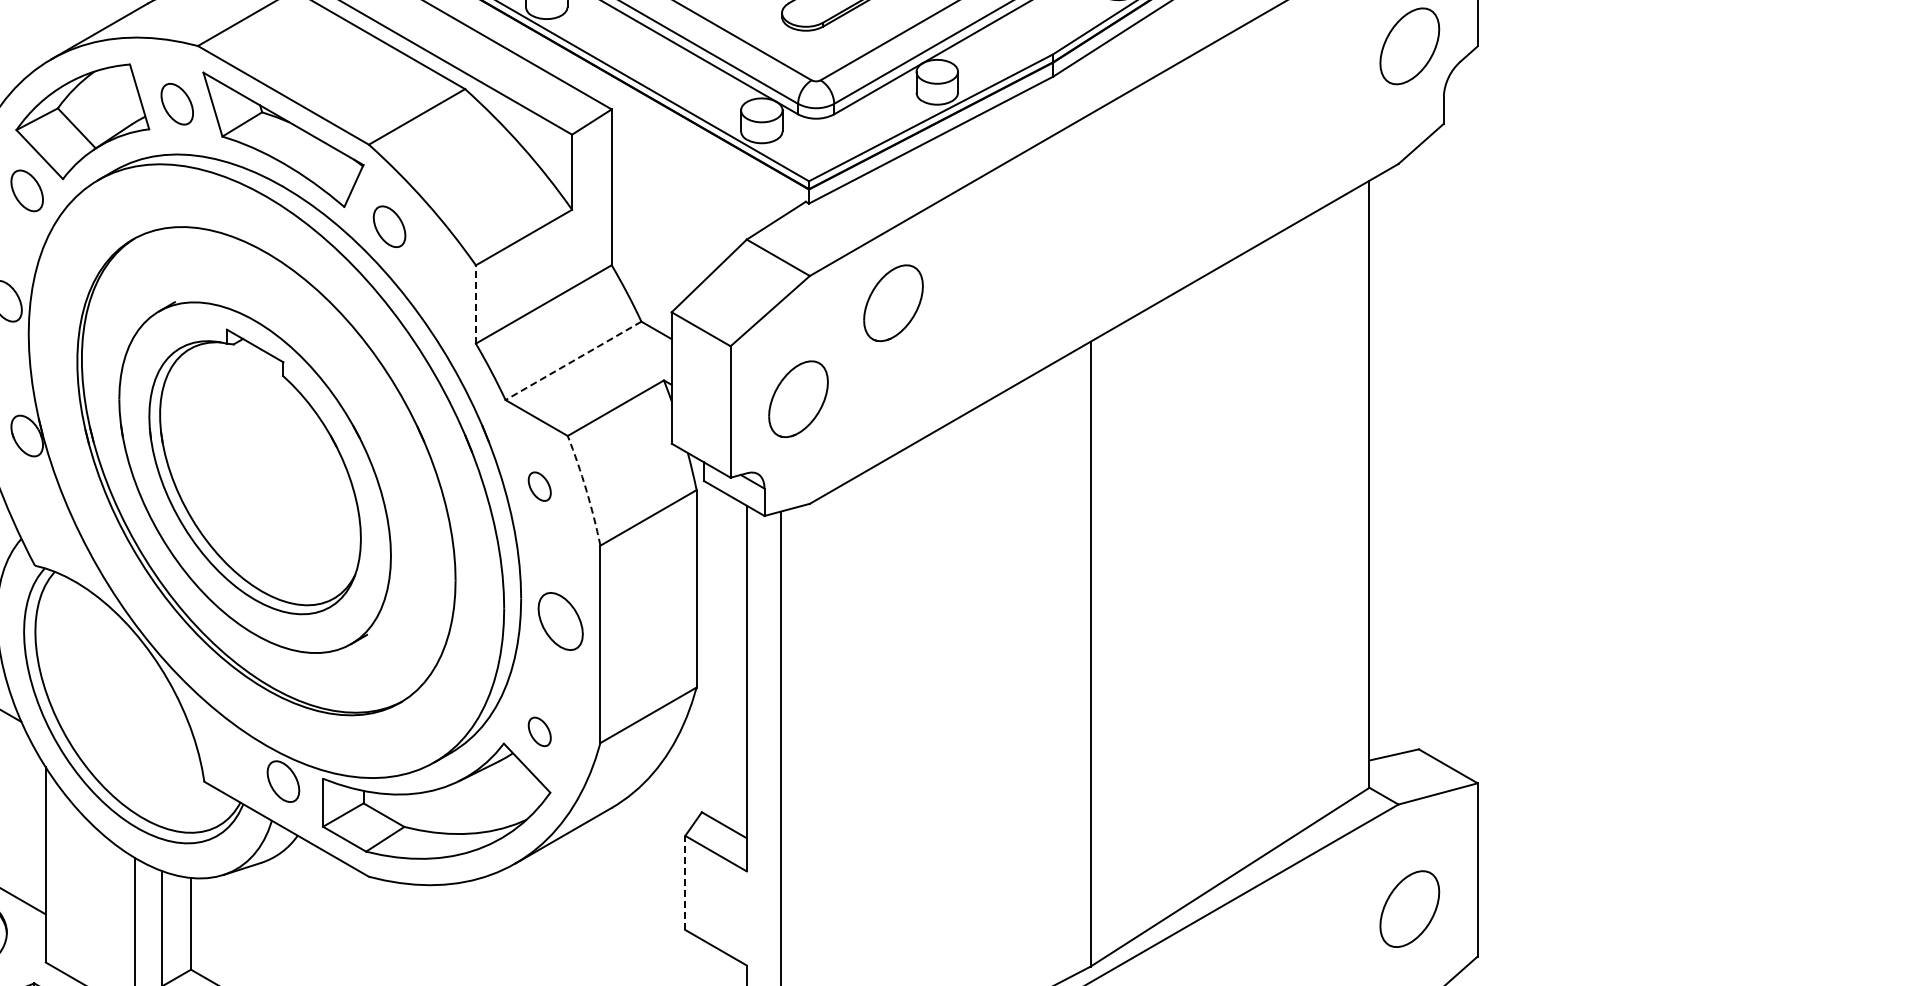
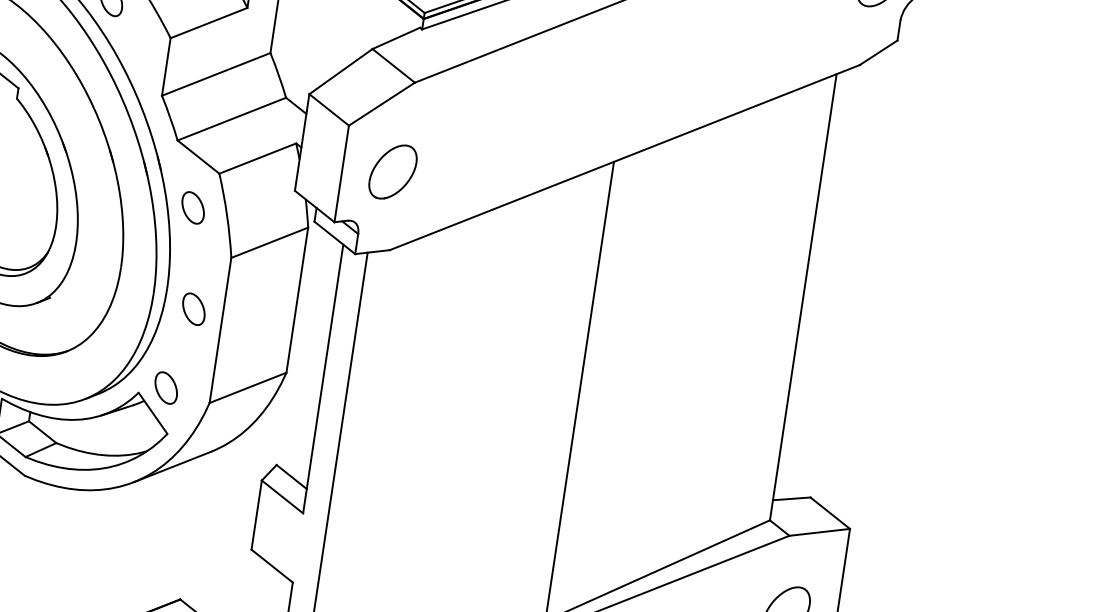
part: (893, 303) -> (473, 112), removed
line: (475, 304) -> (166, 66), dashed -> solid
line: (573, 361) -> (231, 119), dashed -> solid
part: (539, 486) -> (193, 207), size x1.43
arc: (586, 490) -> (227, 215), dashed -> solid
part: (560, 621) -> (193, 309), size x0.71
part: (539, 731) -> (166, 387), size x1.43
line: (685, 882) -> (256, 514), dashed -> solid

